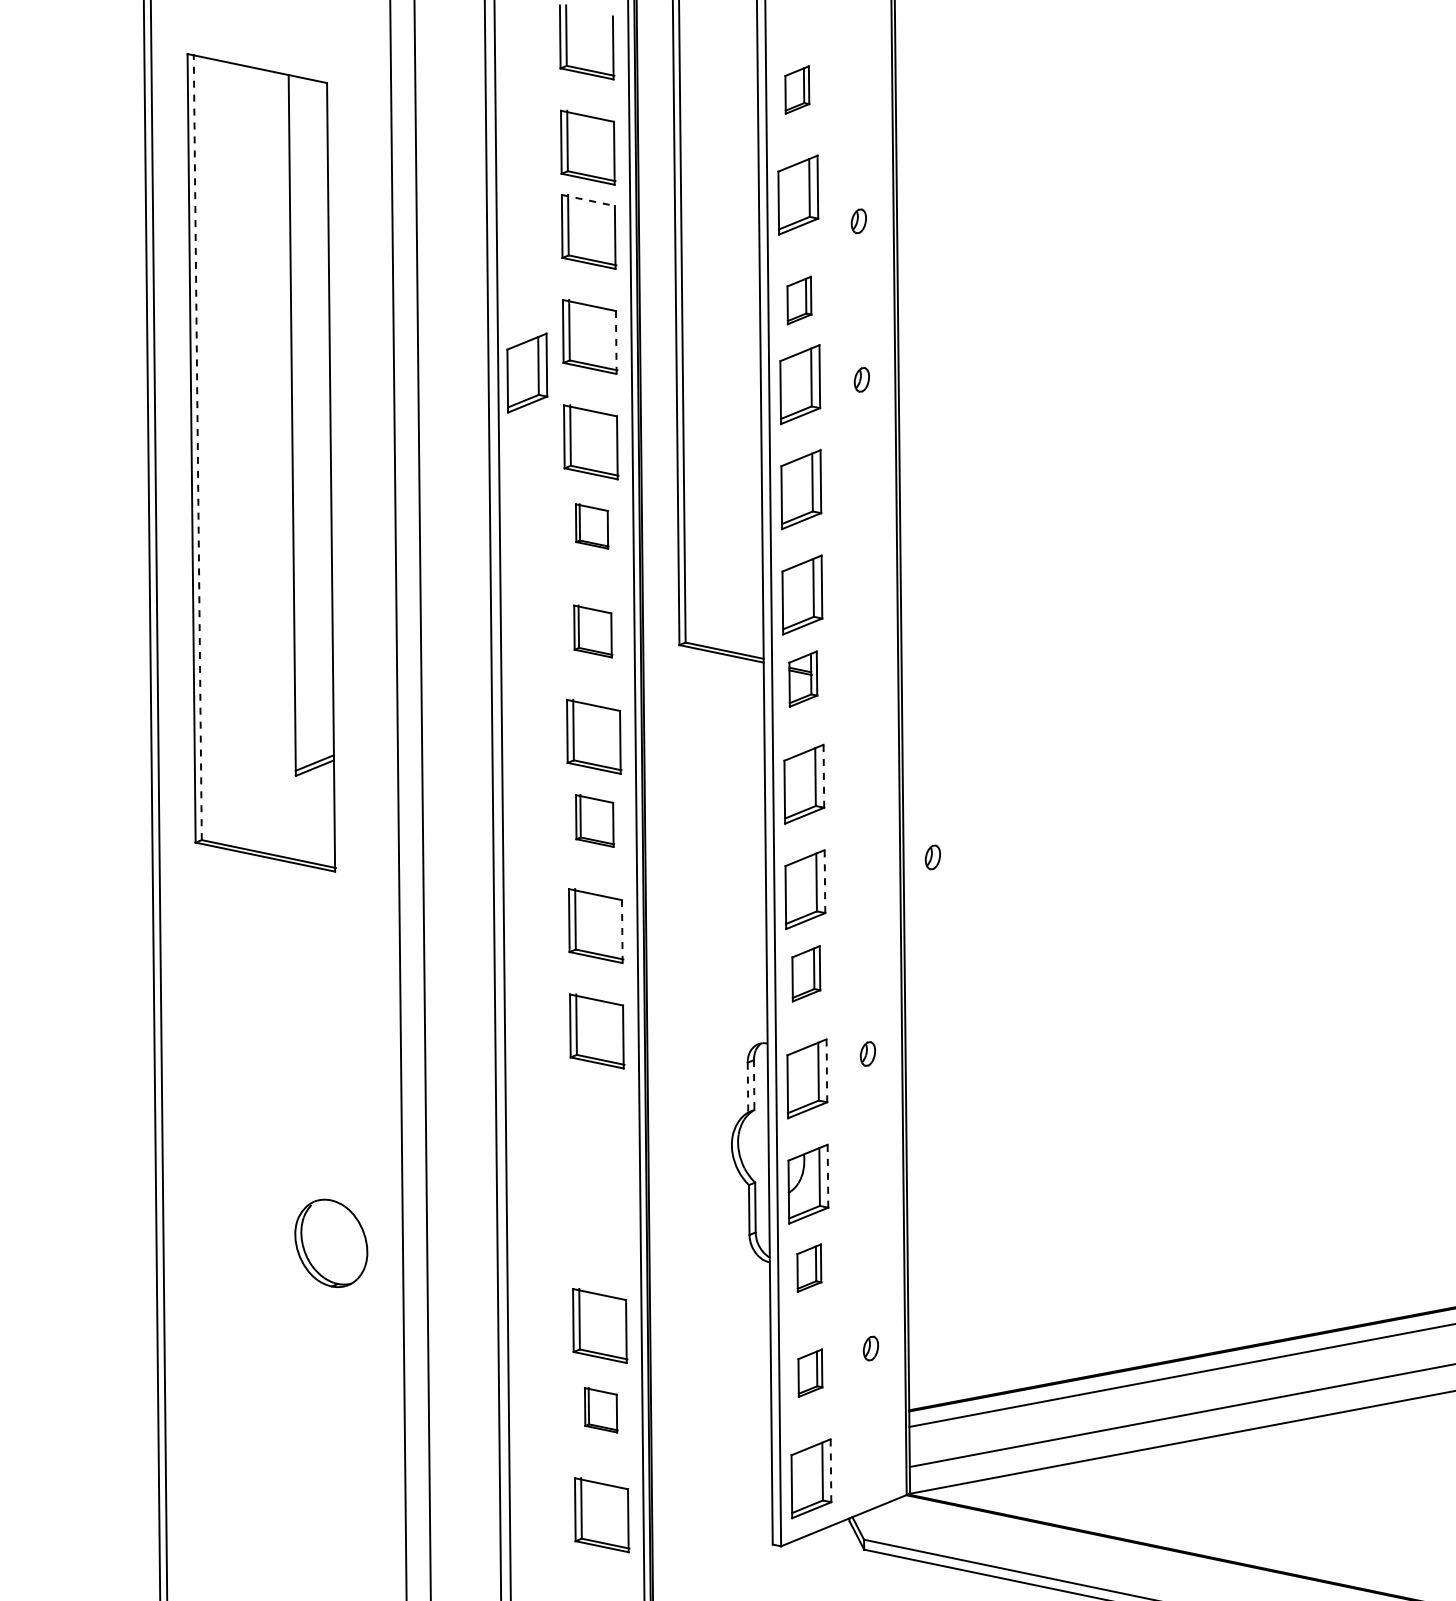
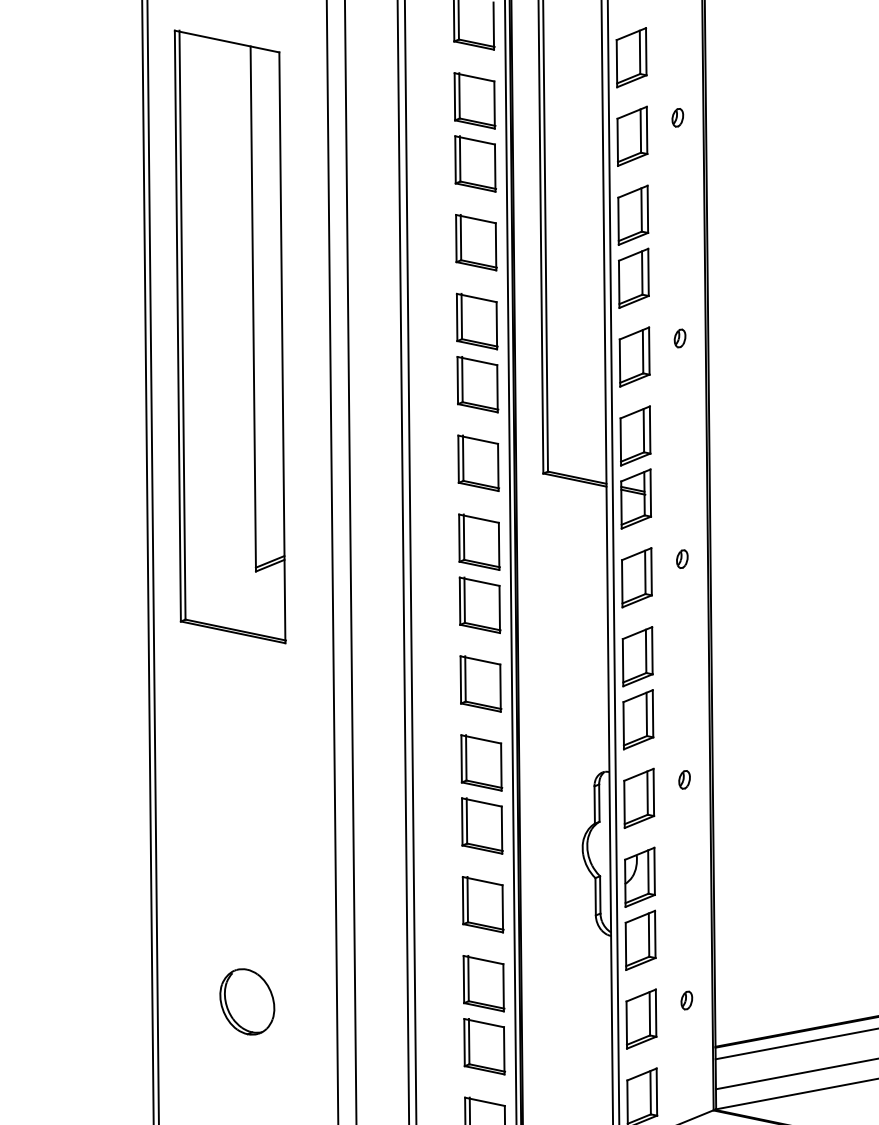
part: (797, 89) -> (631, 57), size x1.67
line: (588, 200) -> (475, 140), dashed -> solid
part: (858, 221) -> (677, 117), moved
part: (799, 300) -> (633, 215), size x1.67
line: (616, 343) -> (496, 247), dashed -> solid
part: (527, 372) -> (429, 269), removed
part: (861, 379) -> (679, 338), moved
line: (197, 446) -> (182, 324), dashed -> solid
part: (592, 526) -> (478, 384), size x1.67
part: (593, 631) -> (478, 463), size x1.43
part: (803, 678) -> (636, 498), size x1.43
line: (823, 775) -> (651, 571), dashed -> solid
part: (594, 820) -> (479, 604), size x1.43
part: (932, 857) -> (682, 559), moved
line: (824, 881) -> (652, 650), dashed -> solid
line: (622, 932) -> (500, 688), dashed -> solid
part: (806, 973) -> (638, 719), size x1.43
line: (826, 1070) -> (653, 792), dashed -> solid
line: (754, 1085) -> (599, 803), dashed -> solid
line: (748, 1087) -> (595, 804), dashed -> solid
part: (598, 1115) -> (482, 825), added
line: (827, 1175) -> (654, 870), dashed -> solid
part: (599, 1220) -> (483, 904), added
part: (331, 1242) -> (247, 1001), moved
part: (809, 1267) -> (640, 939), size x1.67
part: (810, 1372) -> (641, 1018), size x1.67
part: (601, 1410) -> (484, 1046), size x1.67
line: (830, 1470) -> (656, 1091), dashed -> solid

